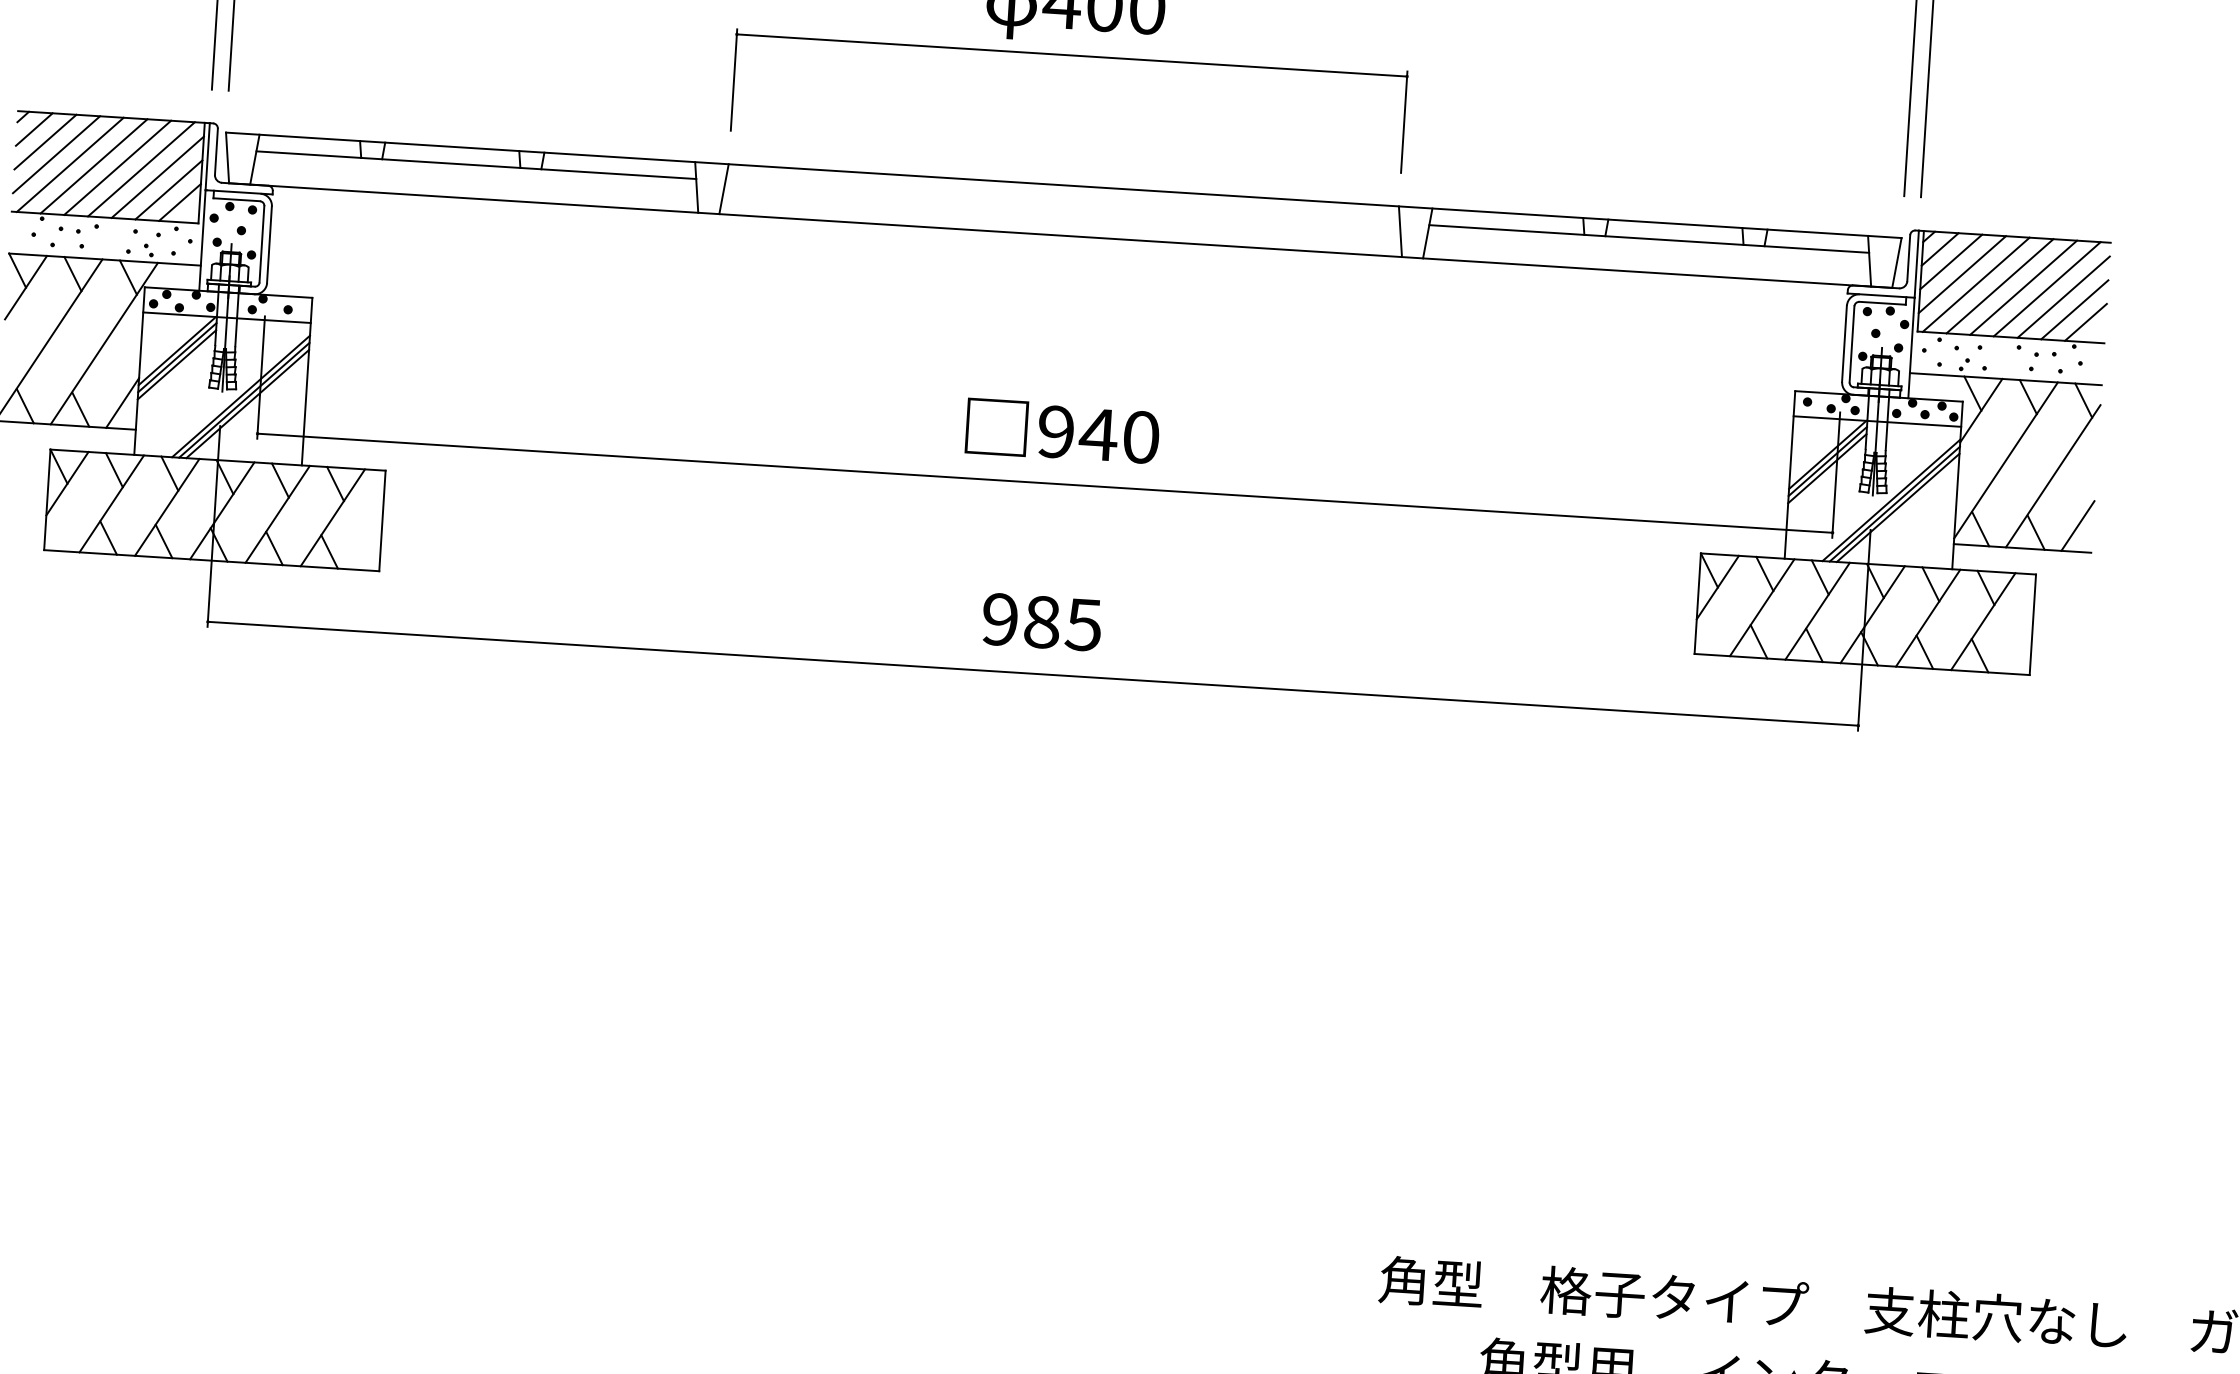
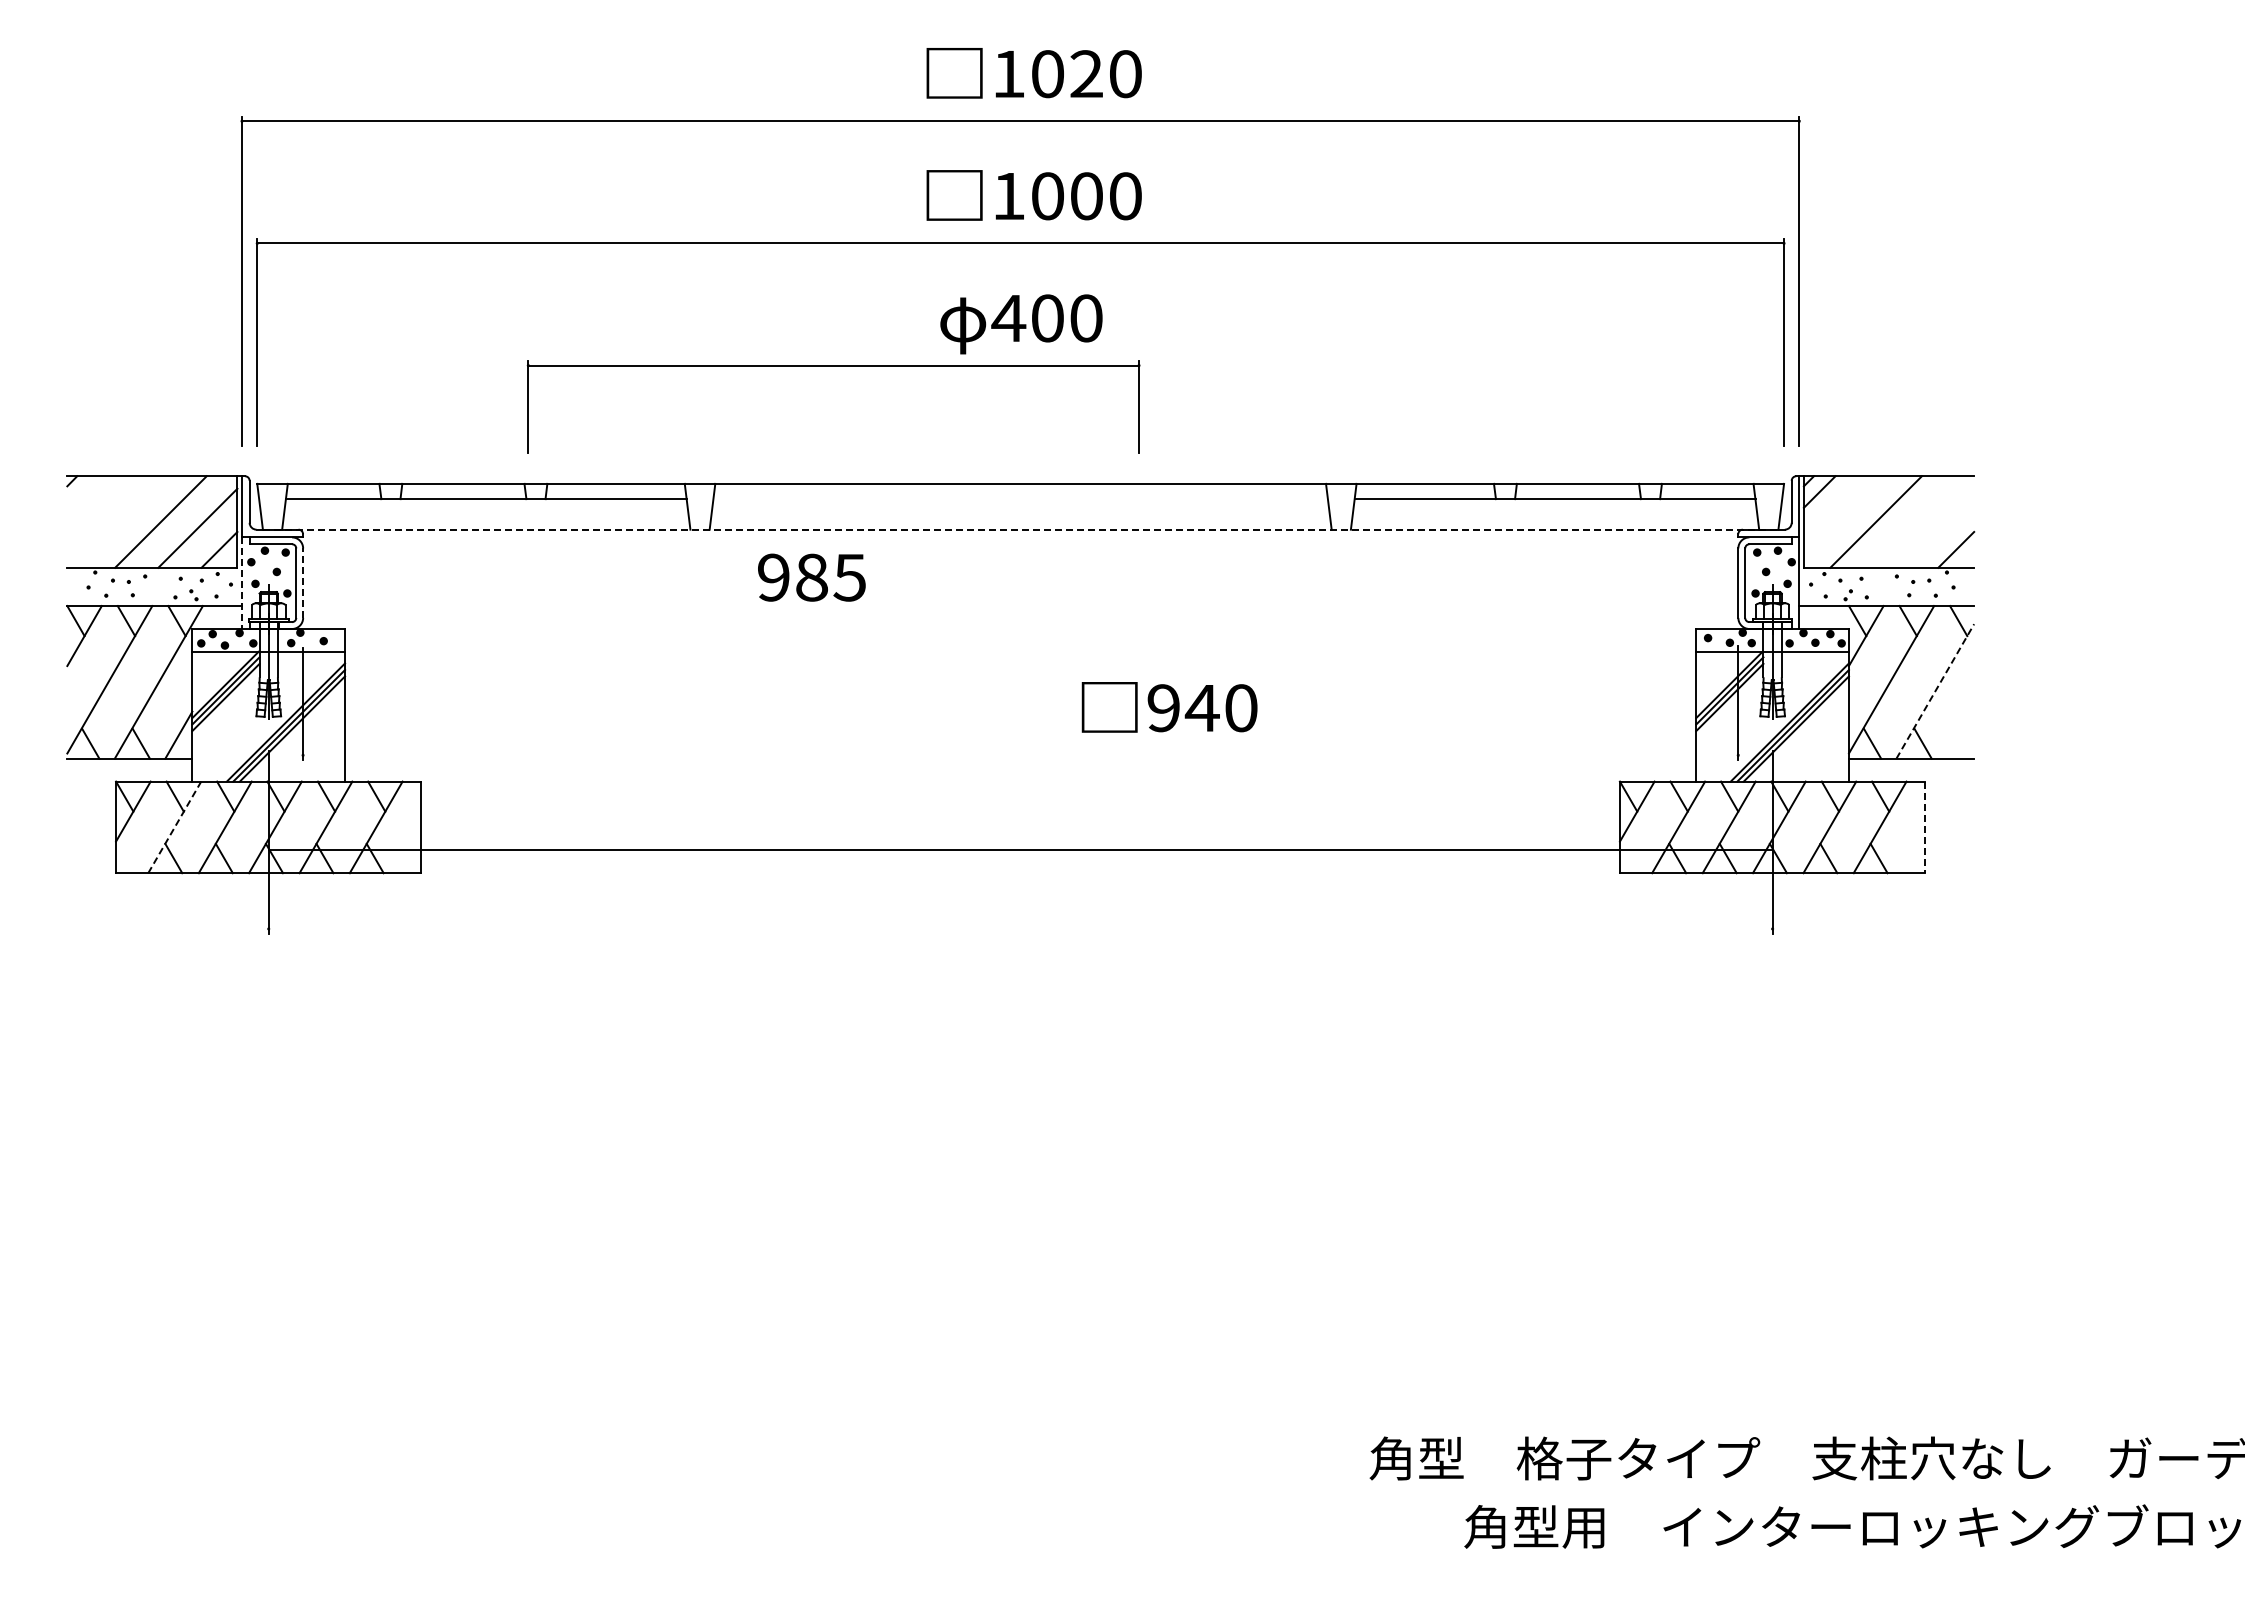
part: (1071, 56) -> (833, 366), moved
line: (33, 128) -> (82, 491), removed
line: (45, 141) -> (93, 502), removed
line: (56, 154) -> (104, 513), removed
line: (70, 164) -> (117, 521), removed
line: (94, 165) -> (139, 521), removed
line: (141, 168) -> (182, 521), removed
line: (168, 189) -> (208, 538), removed
line: (1060, 235) -> (1020, 529), solid -> dashed
line: (202, 240) -> (242, 583), solid -> dashed
line: (269, 245) -> (303, 583), solid -> dashed
line: (1951, 261) -> (1830, 502), removed
line: (1961, 274) -> (1840, 513), removed
line: (1976, 284) -> (1854, 521), removed
line: (2023, 287) -> (1897, 521), removed
line: (2047, 288) -> (1919, 521), removed
line: (2063, 296) -> (1934, 527), removed
line: (2074, 309) -> (1945, 538), removed
text: (1062, 431) -> (1169, 707), moved
line: (2053, 476) -> (1935, 691), solid -> dashed
line: (1044, 483) -> (1020, 755), removed
line: (111, 504) -> (174, 827), solid -> dashed
line: (2077, 525) -> (1960, 734), removed
text: (1041, 622) -> (811, 577), moved
line: (2033, 624) -> (1925, 827), solid -> dashed
line: (1032, 673) -> (1020, 849), moved

